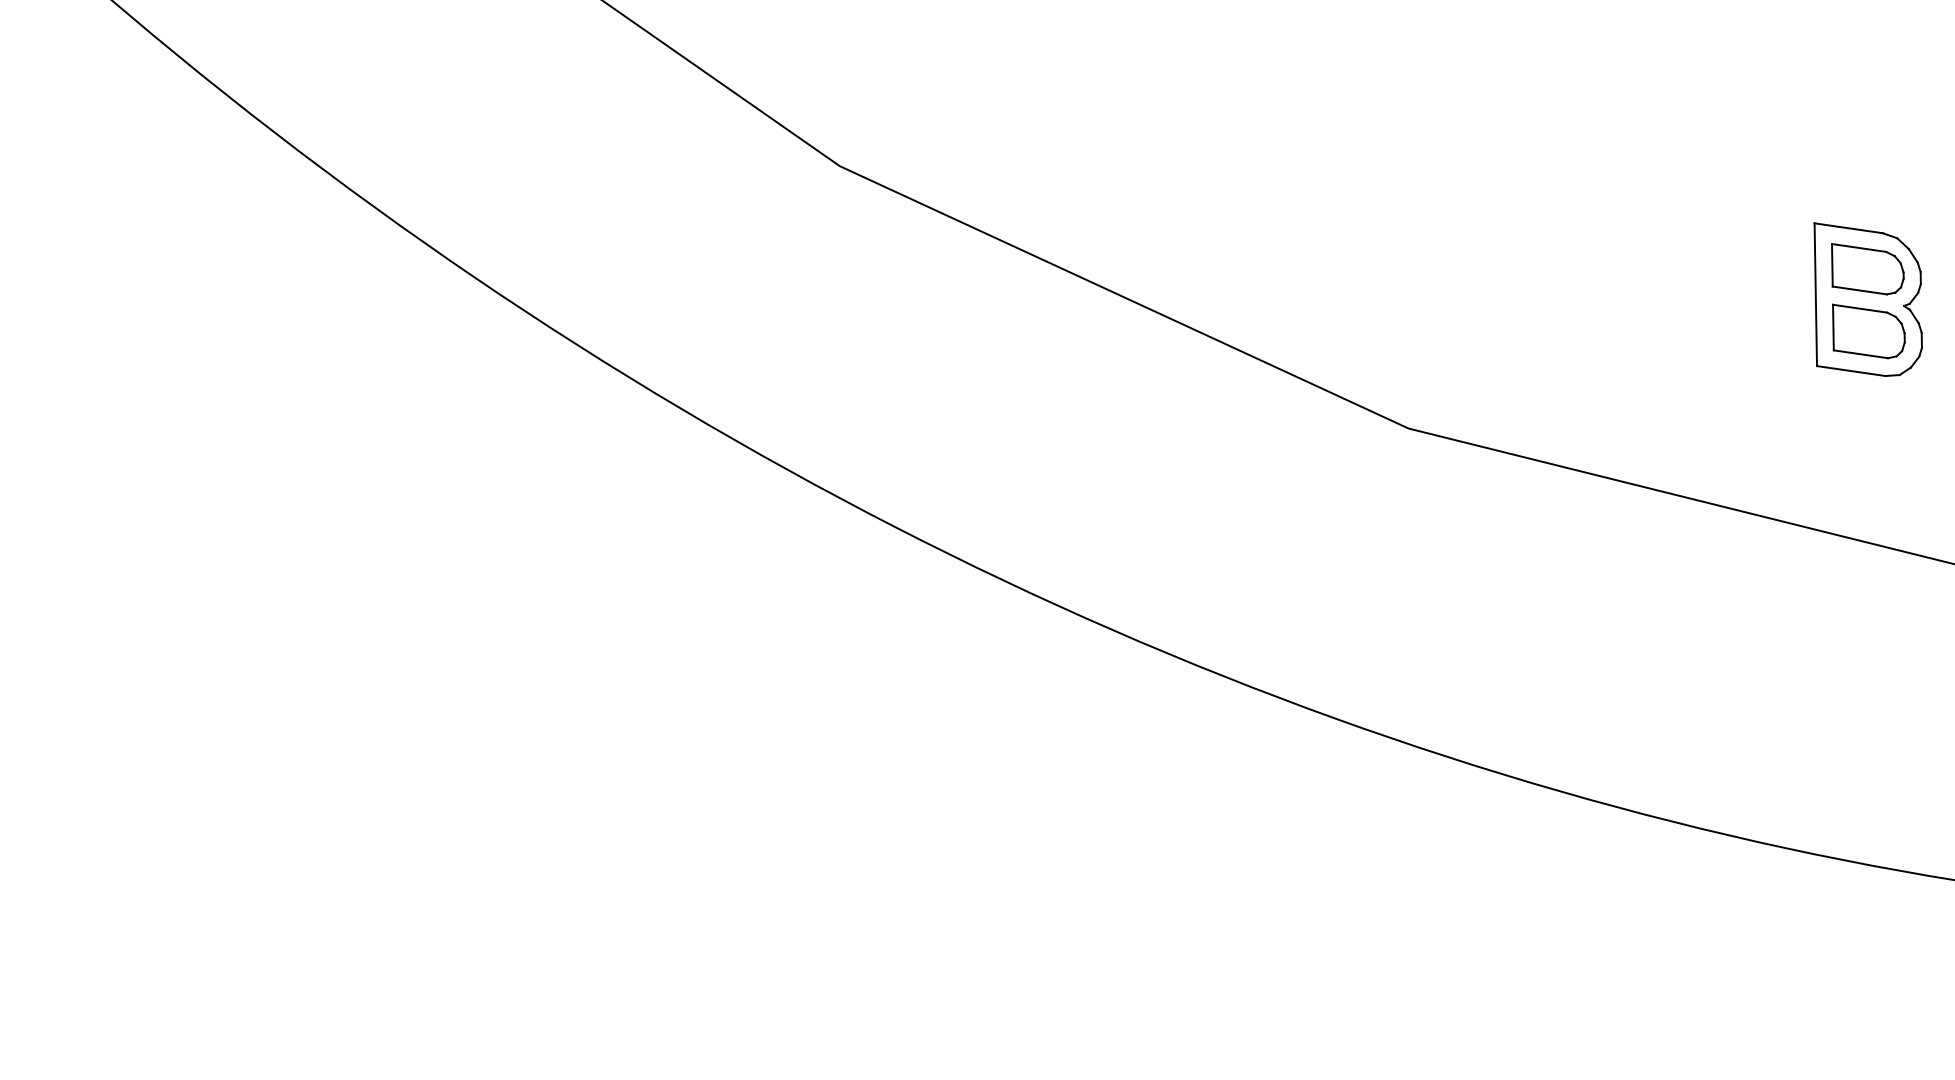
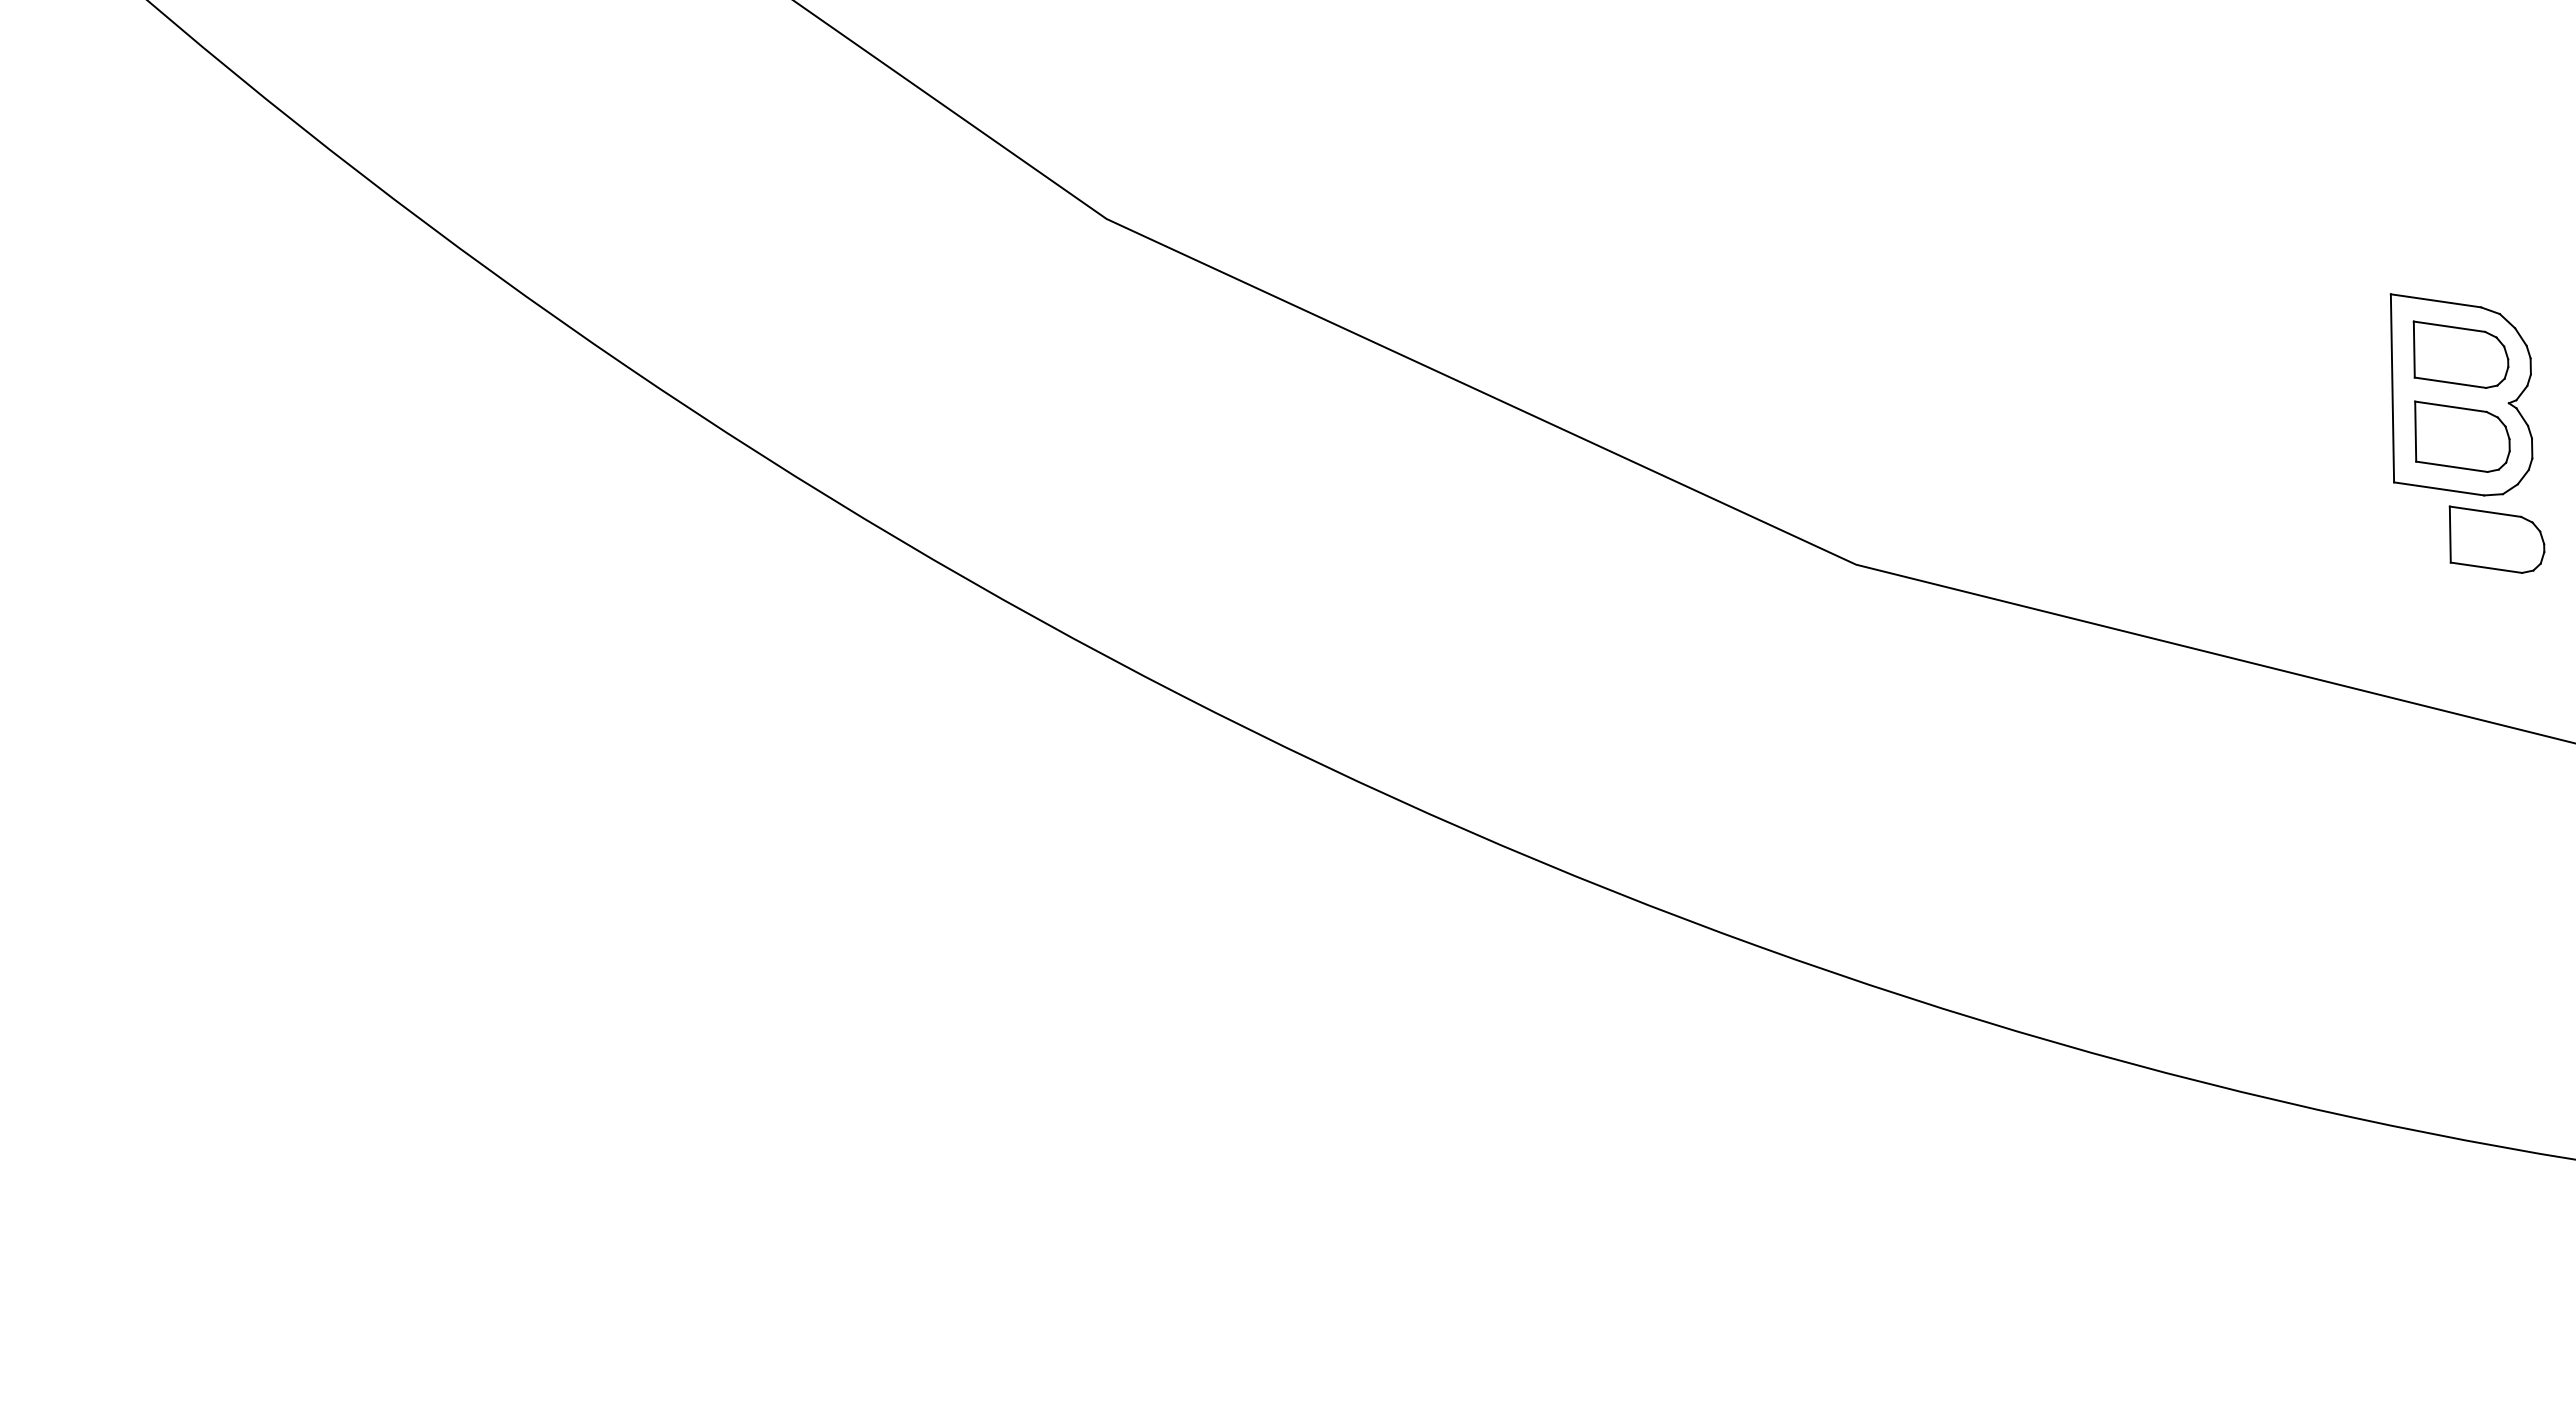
part: (1894, 409) -> (2496, 539), added

